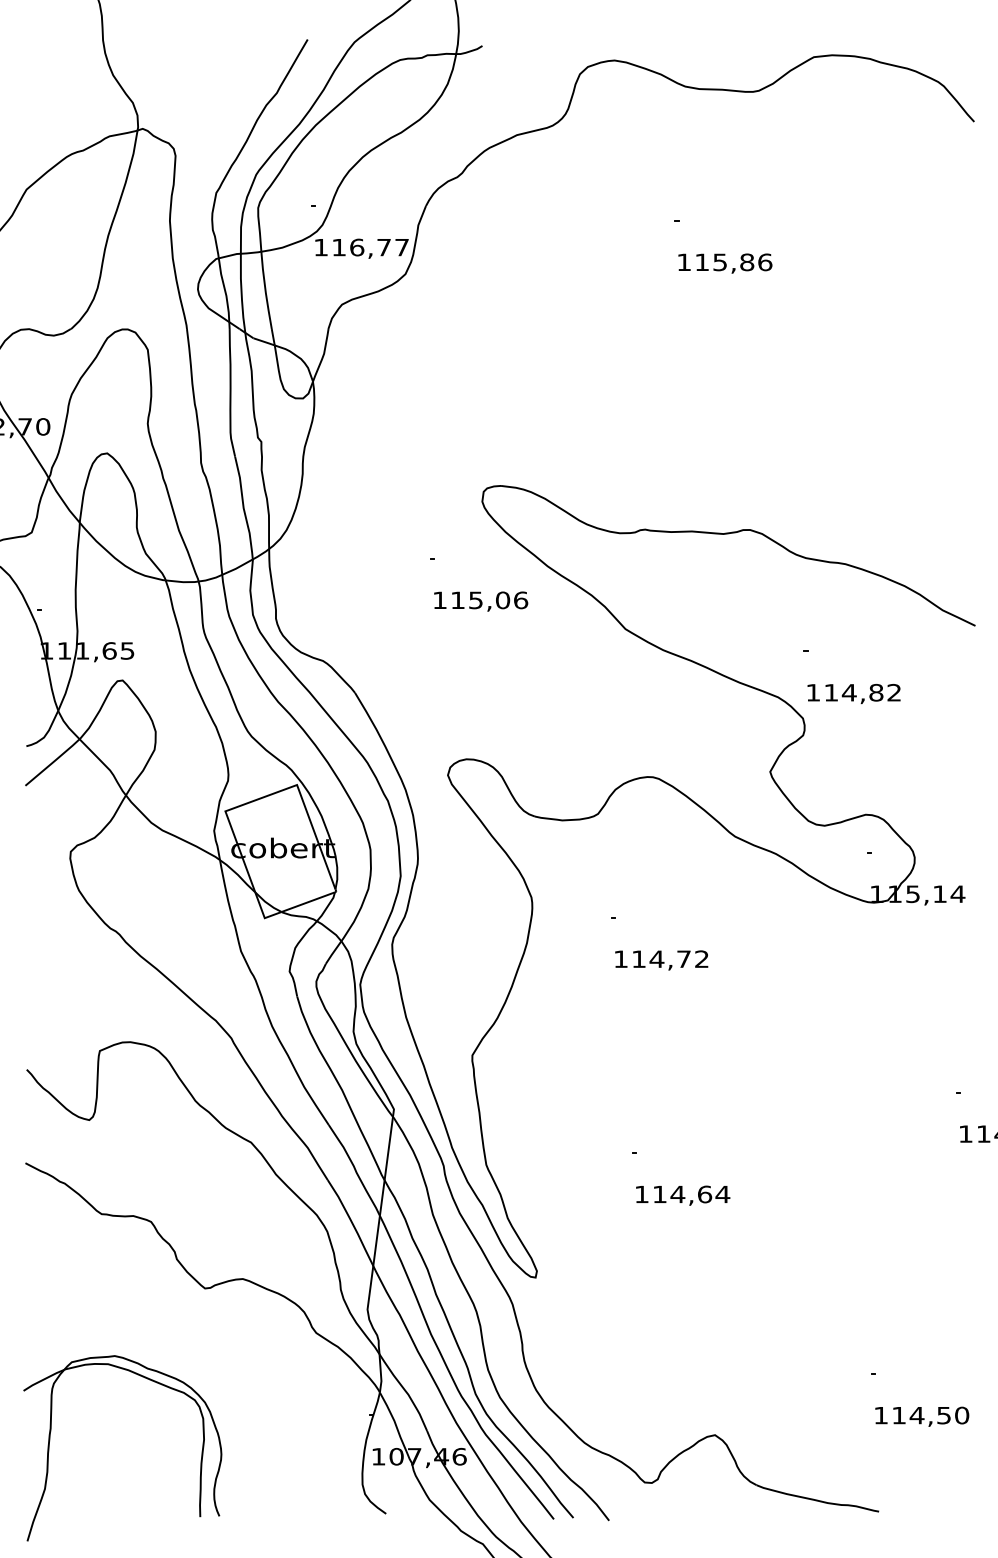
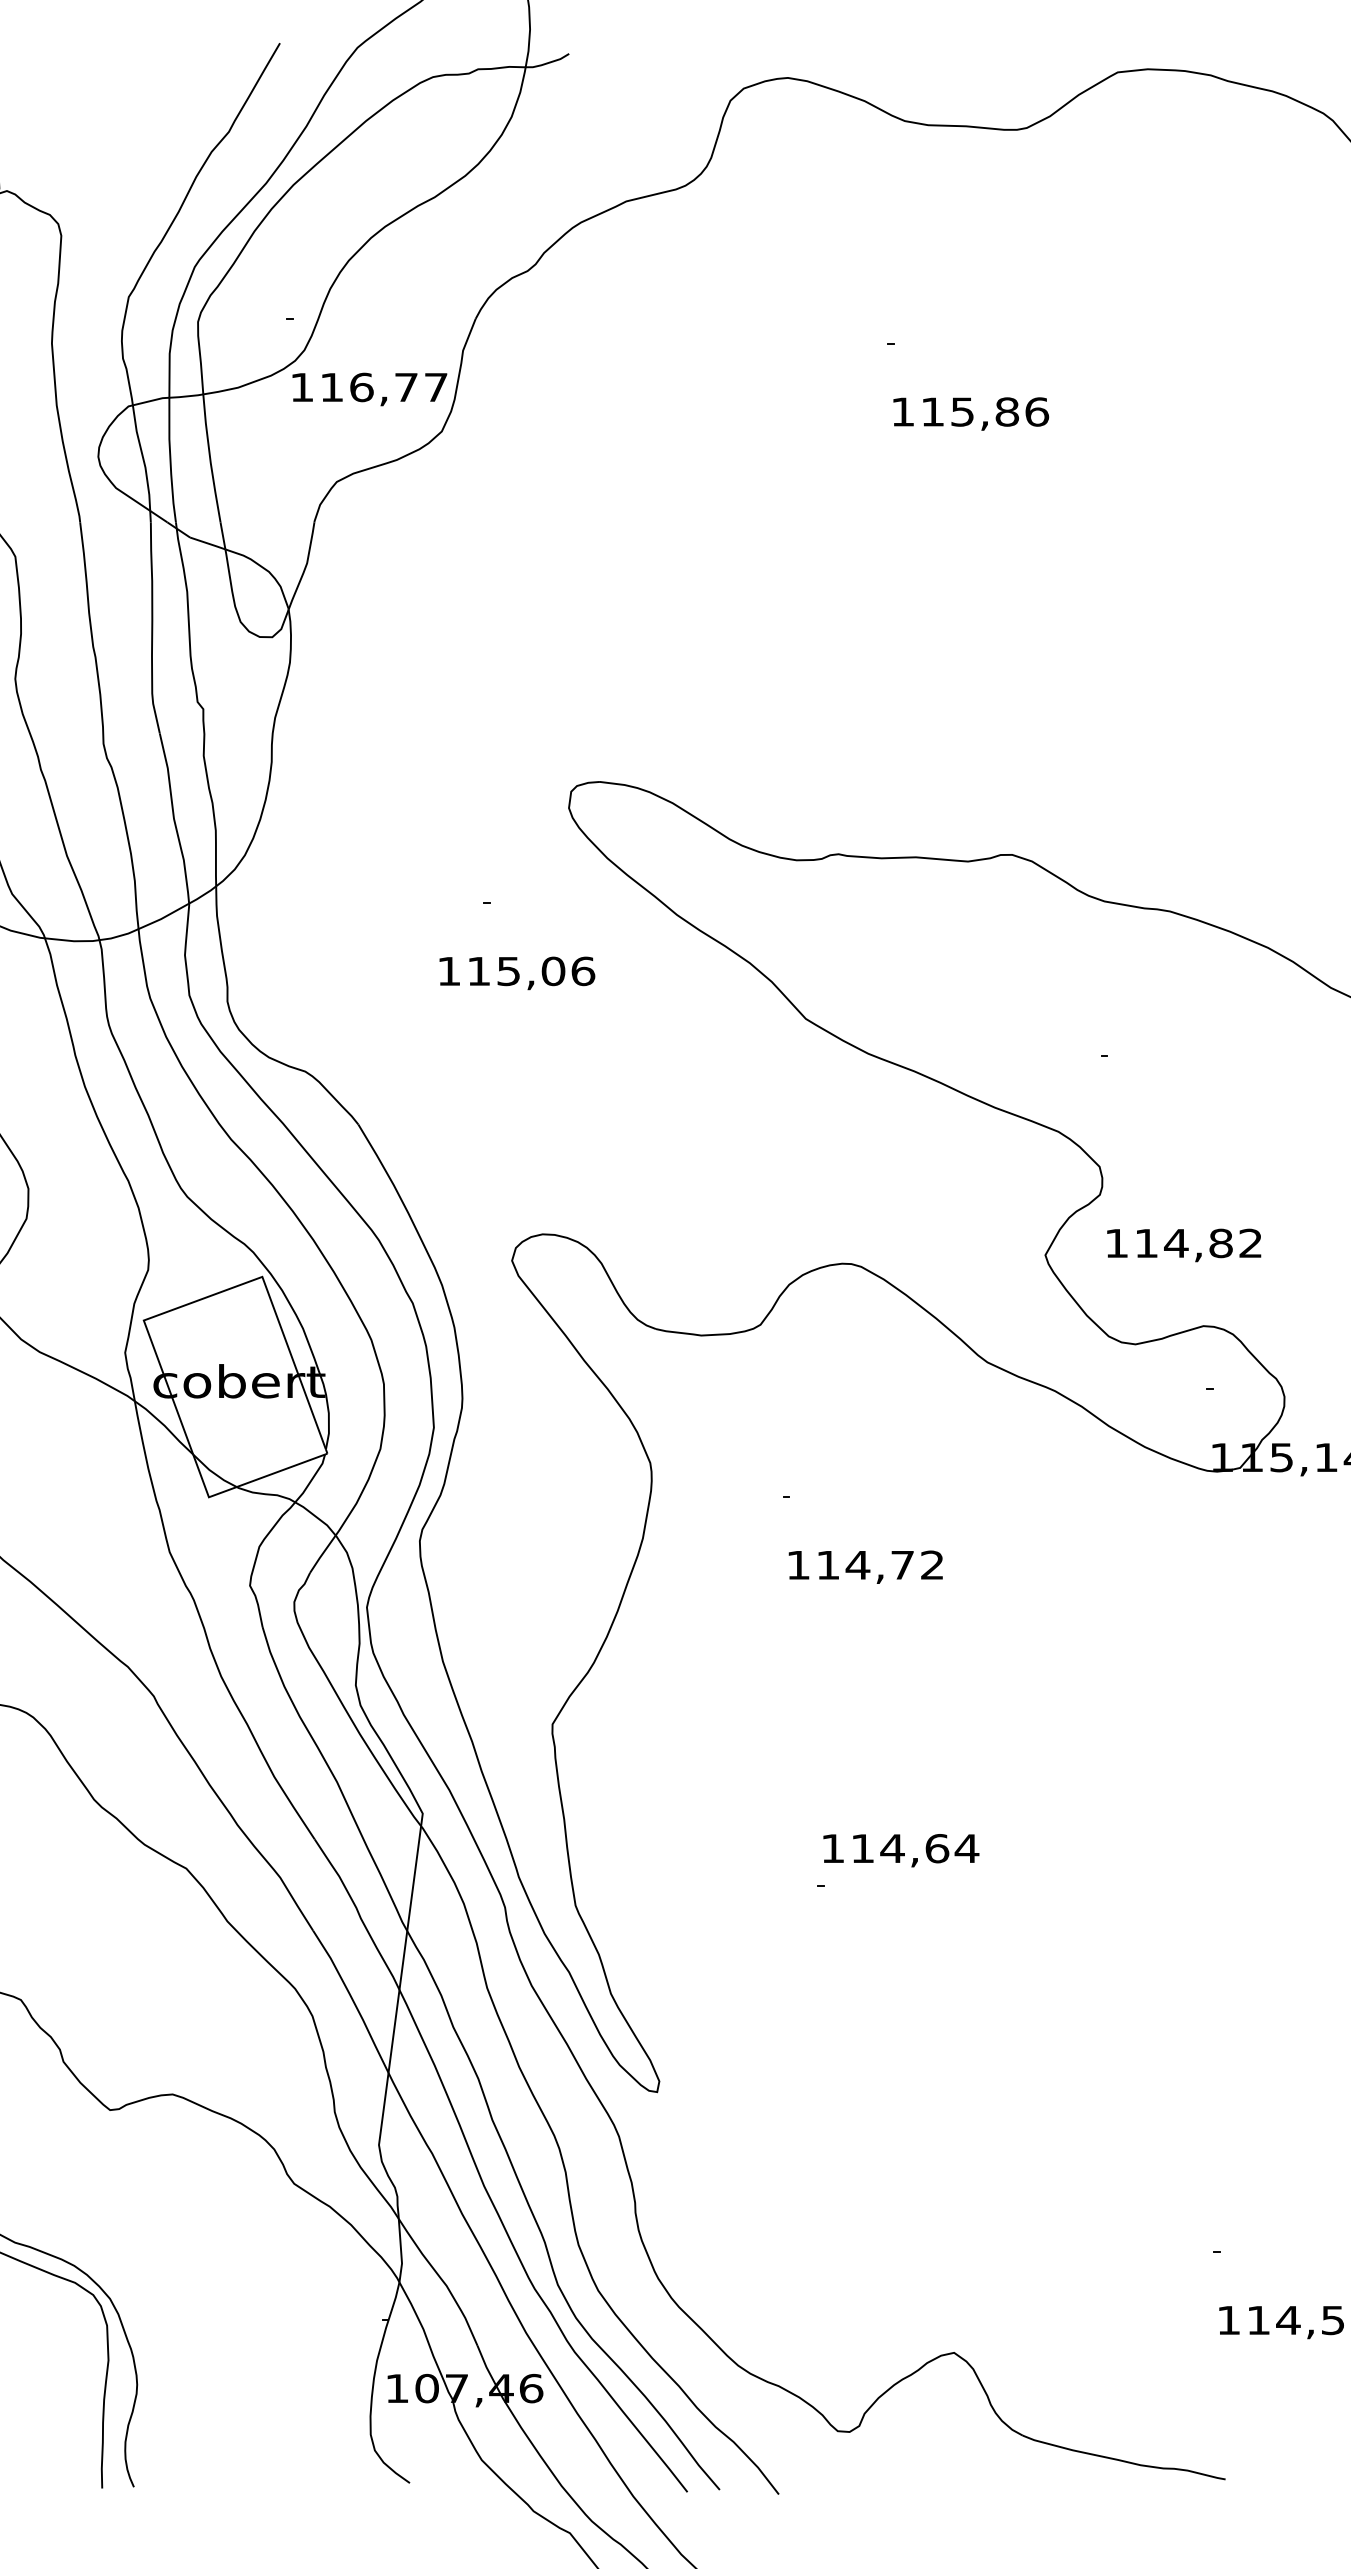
text: (481, 601) -> (517, 973), moved
text: (853, 694) -> (1183, 1246), moved
text: (683, 1195) -> (901, 1850), moved

